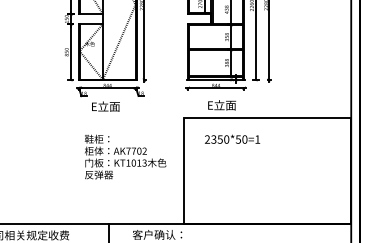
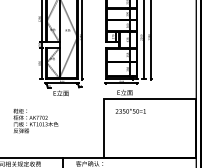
text: (124, 157) -> (35, 121), moved

